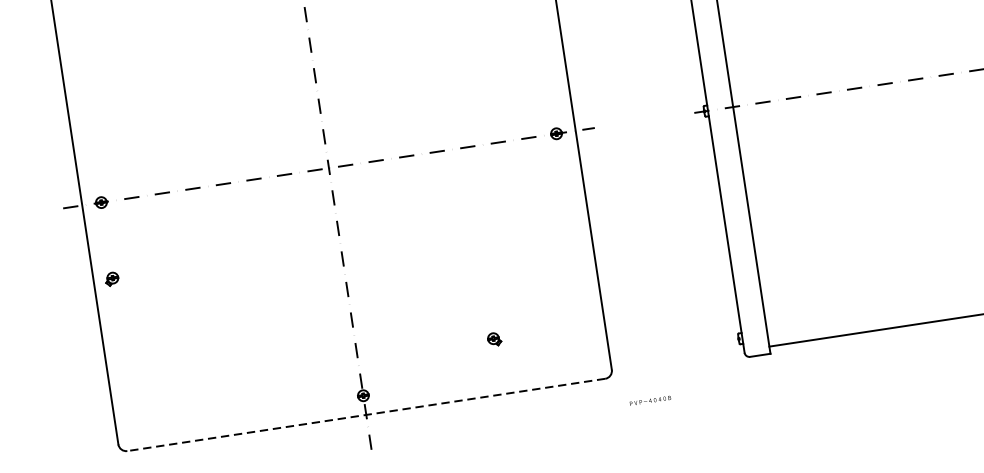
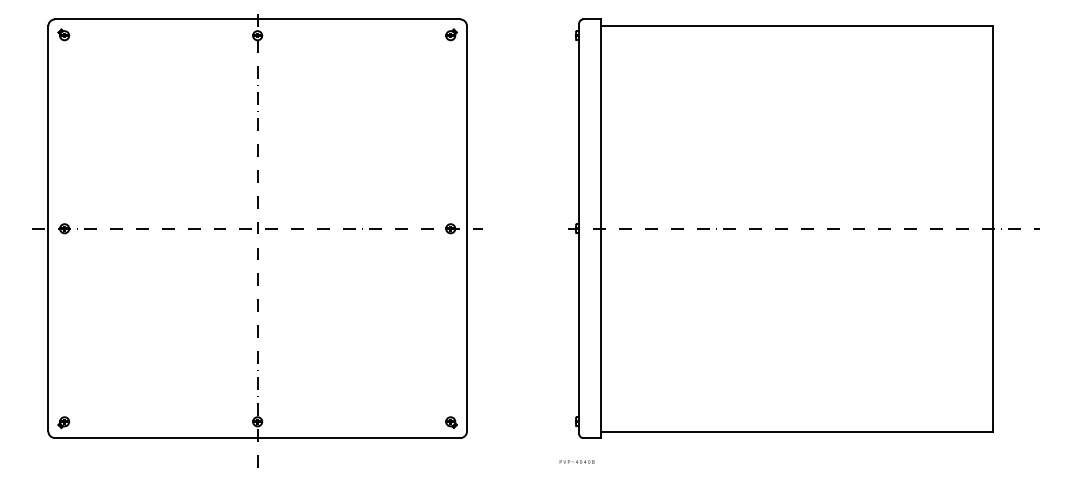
part: (111, 279) -> (63, 422), moved
part: (494, 339) -> (451, 422), moved
text: (649, 400) -> (576, 461), moved
line: (366, 415) -> (257, 438), dashed -> solid

